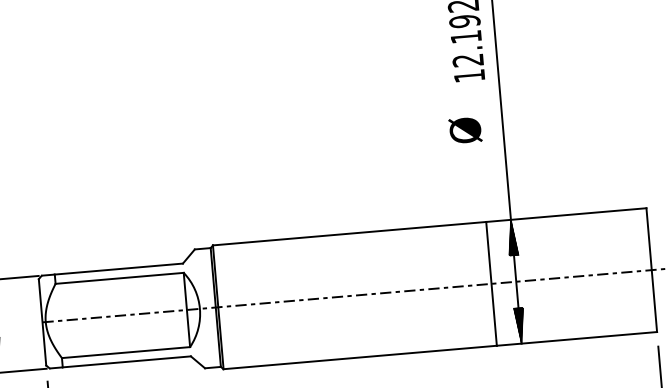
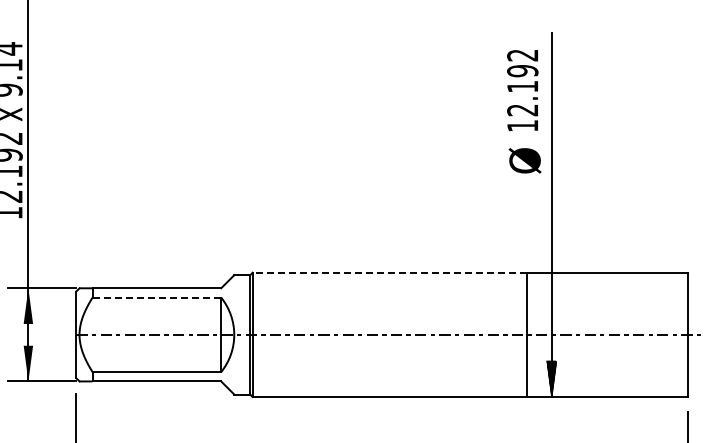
text: (464, 130) -> (524, 160), moved
line: (349, 233) -> (389, 272), solid -> dashed
hatch: (512, 237) -> (551, 290), removed
line: (119, 278) -> (156, 297), solid -> dashed

